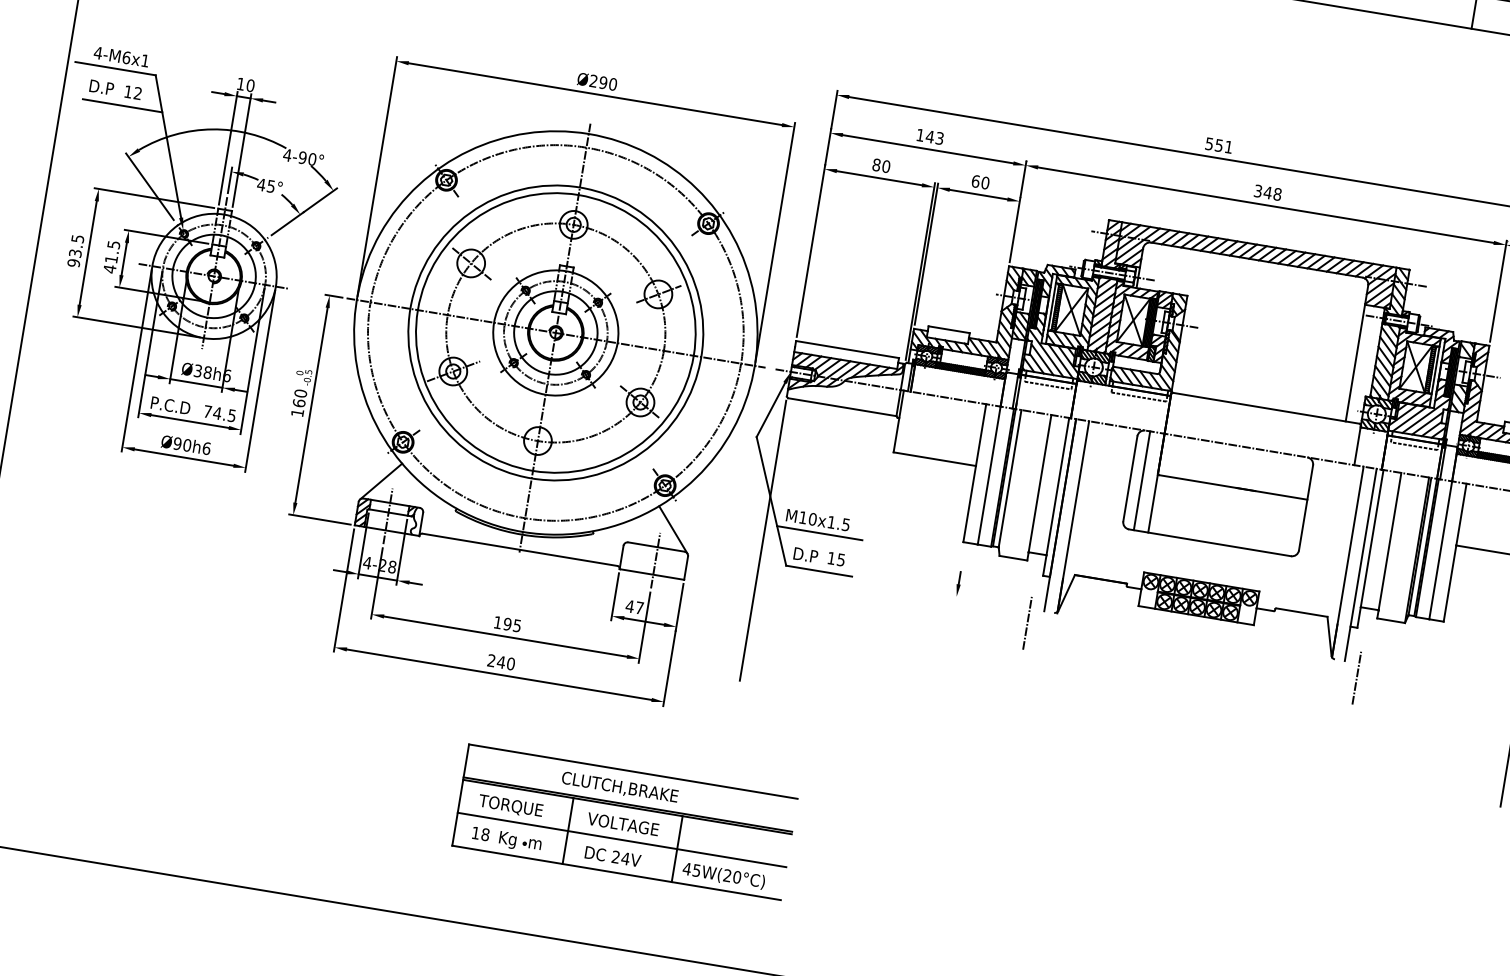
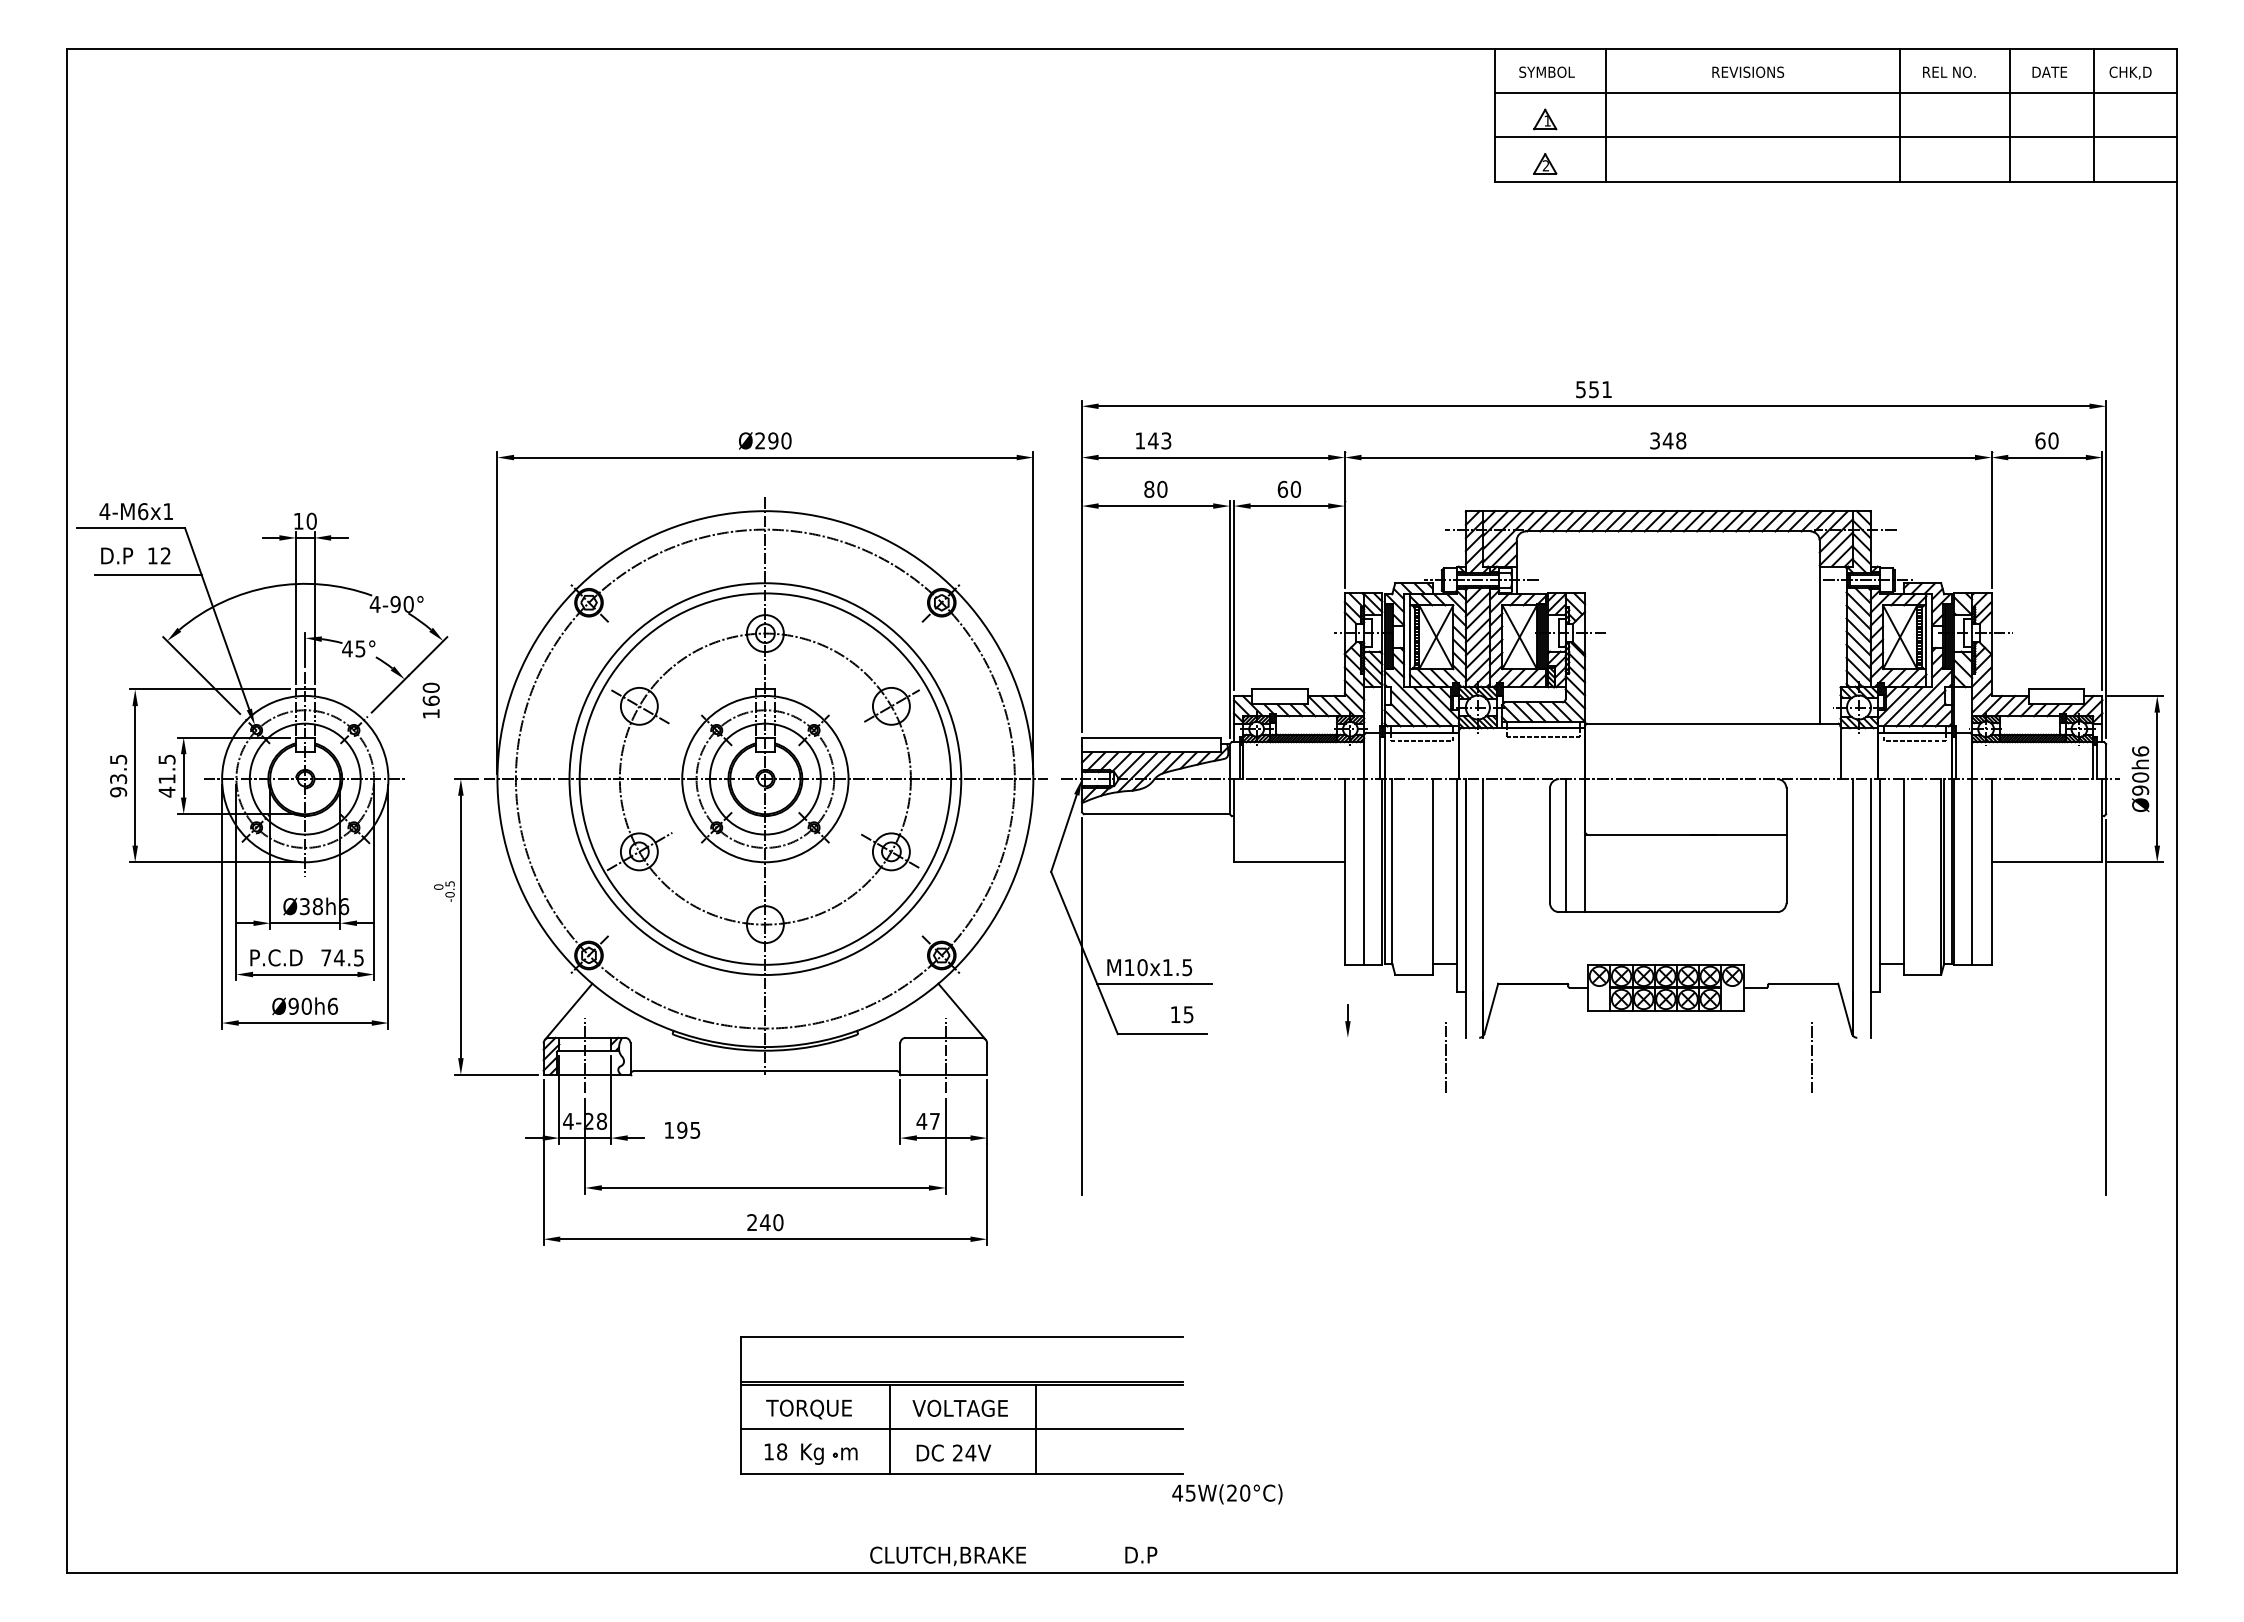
text: (930, 136) -> (1153, 440), moved
text: (298, 402) -> (430, 700), moved
text: (806, 554) -> (1141, 1554), moved
text: (507, 623) -> (682, 1129), moved
line: (1356, 676) -> (1811, 1055), moved
text: (620, 788) -> (948, 1556), moved
text: (723, 876) -> (1227, 1494), moved

